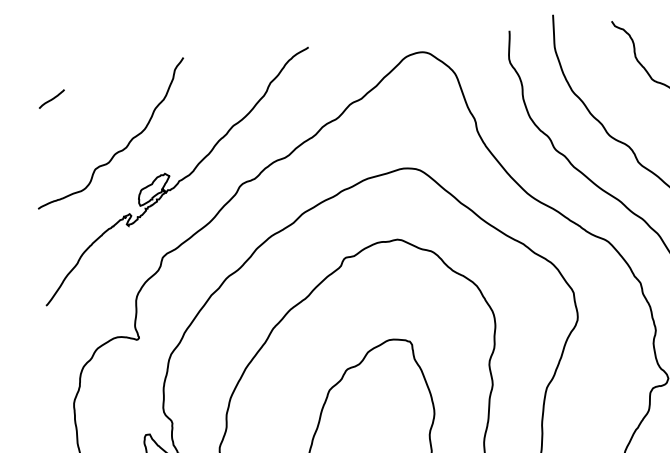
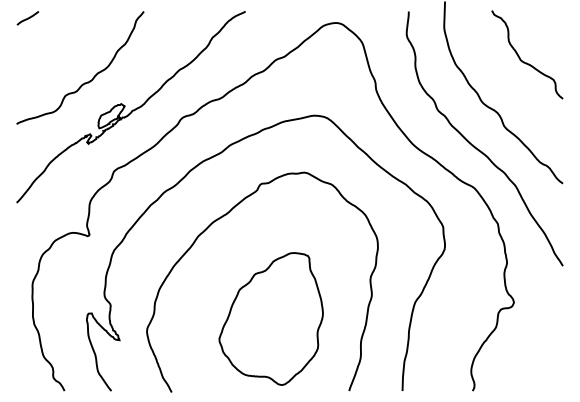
line: (51, 99) -> (27, 18), moved

